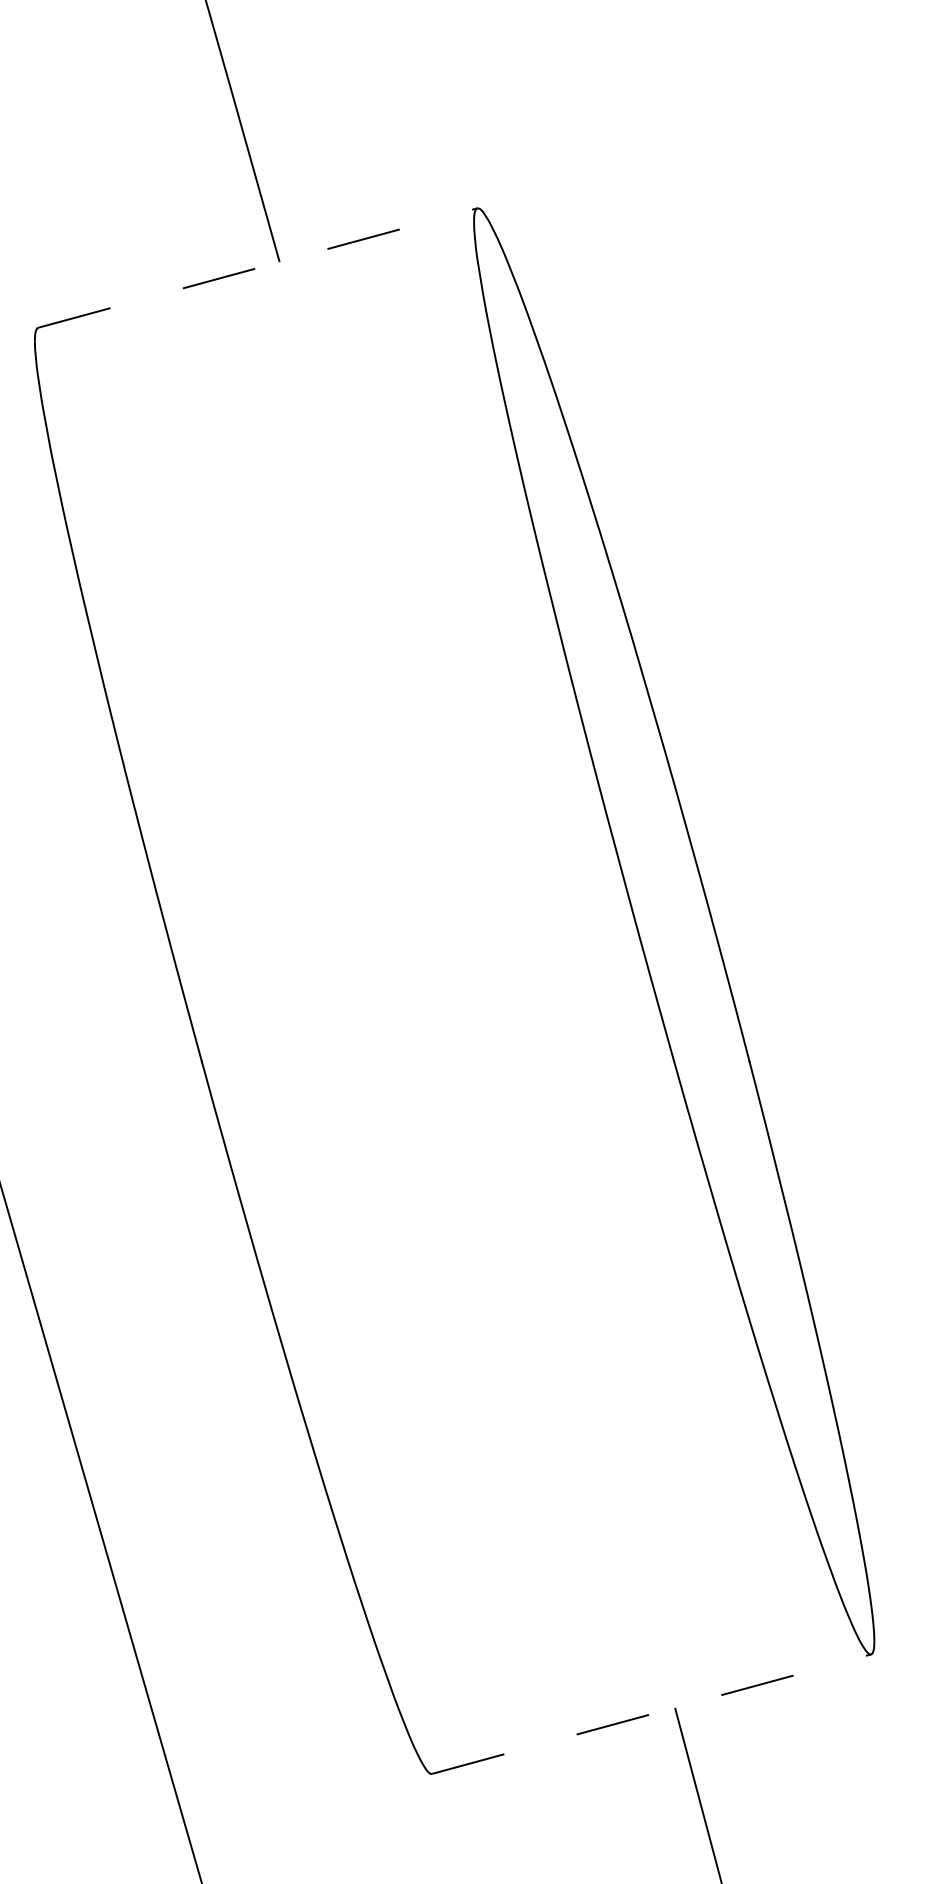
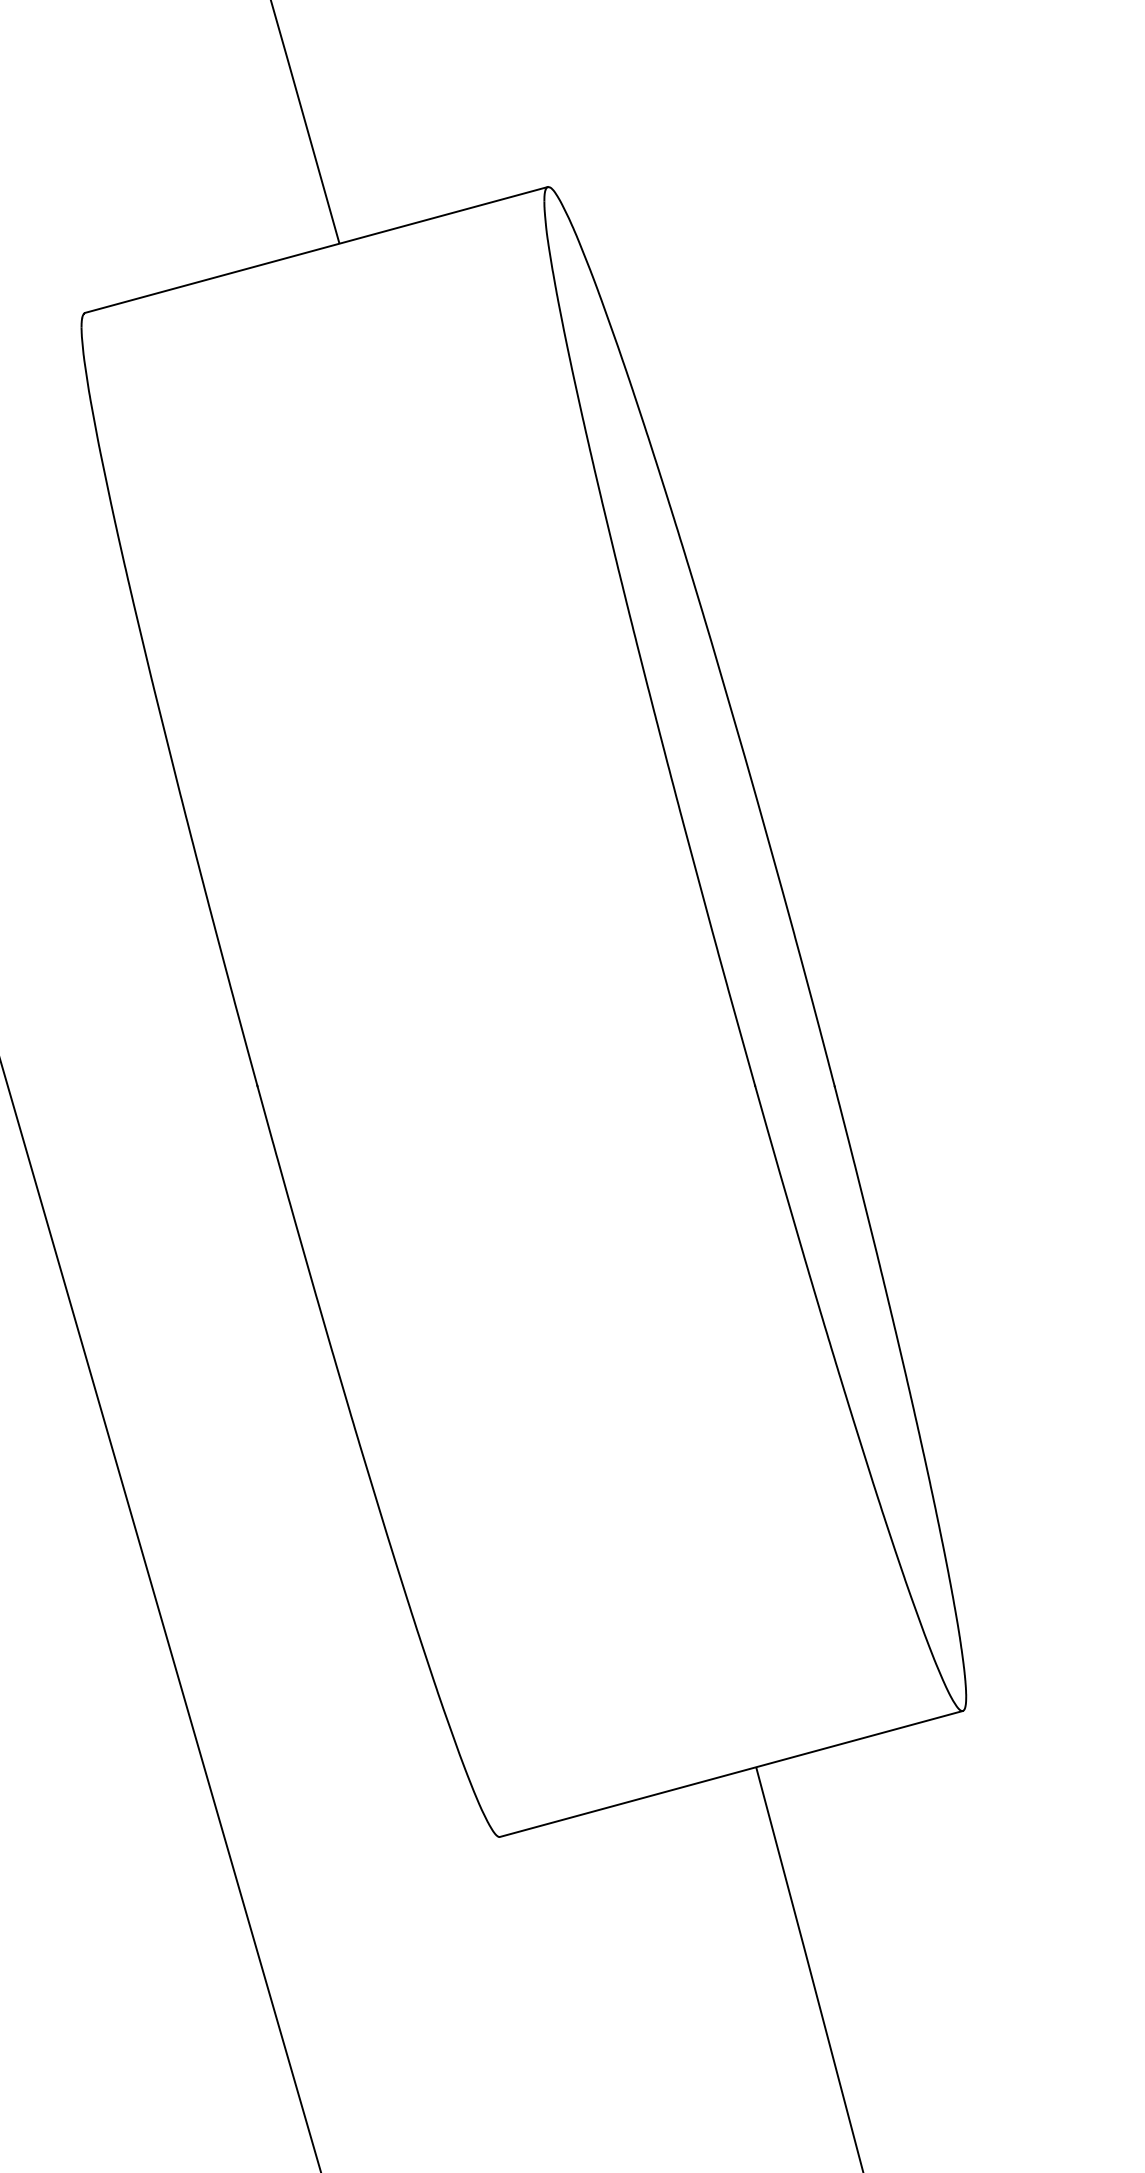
line: (257, 267) -> (316, 249), dashed -> solid
line: (651, 1713) -> (731, 1773), dashed -> solid

